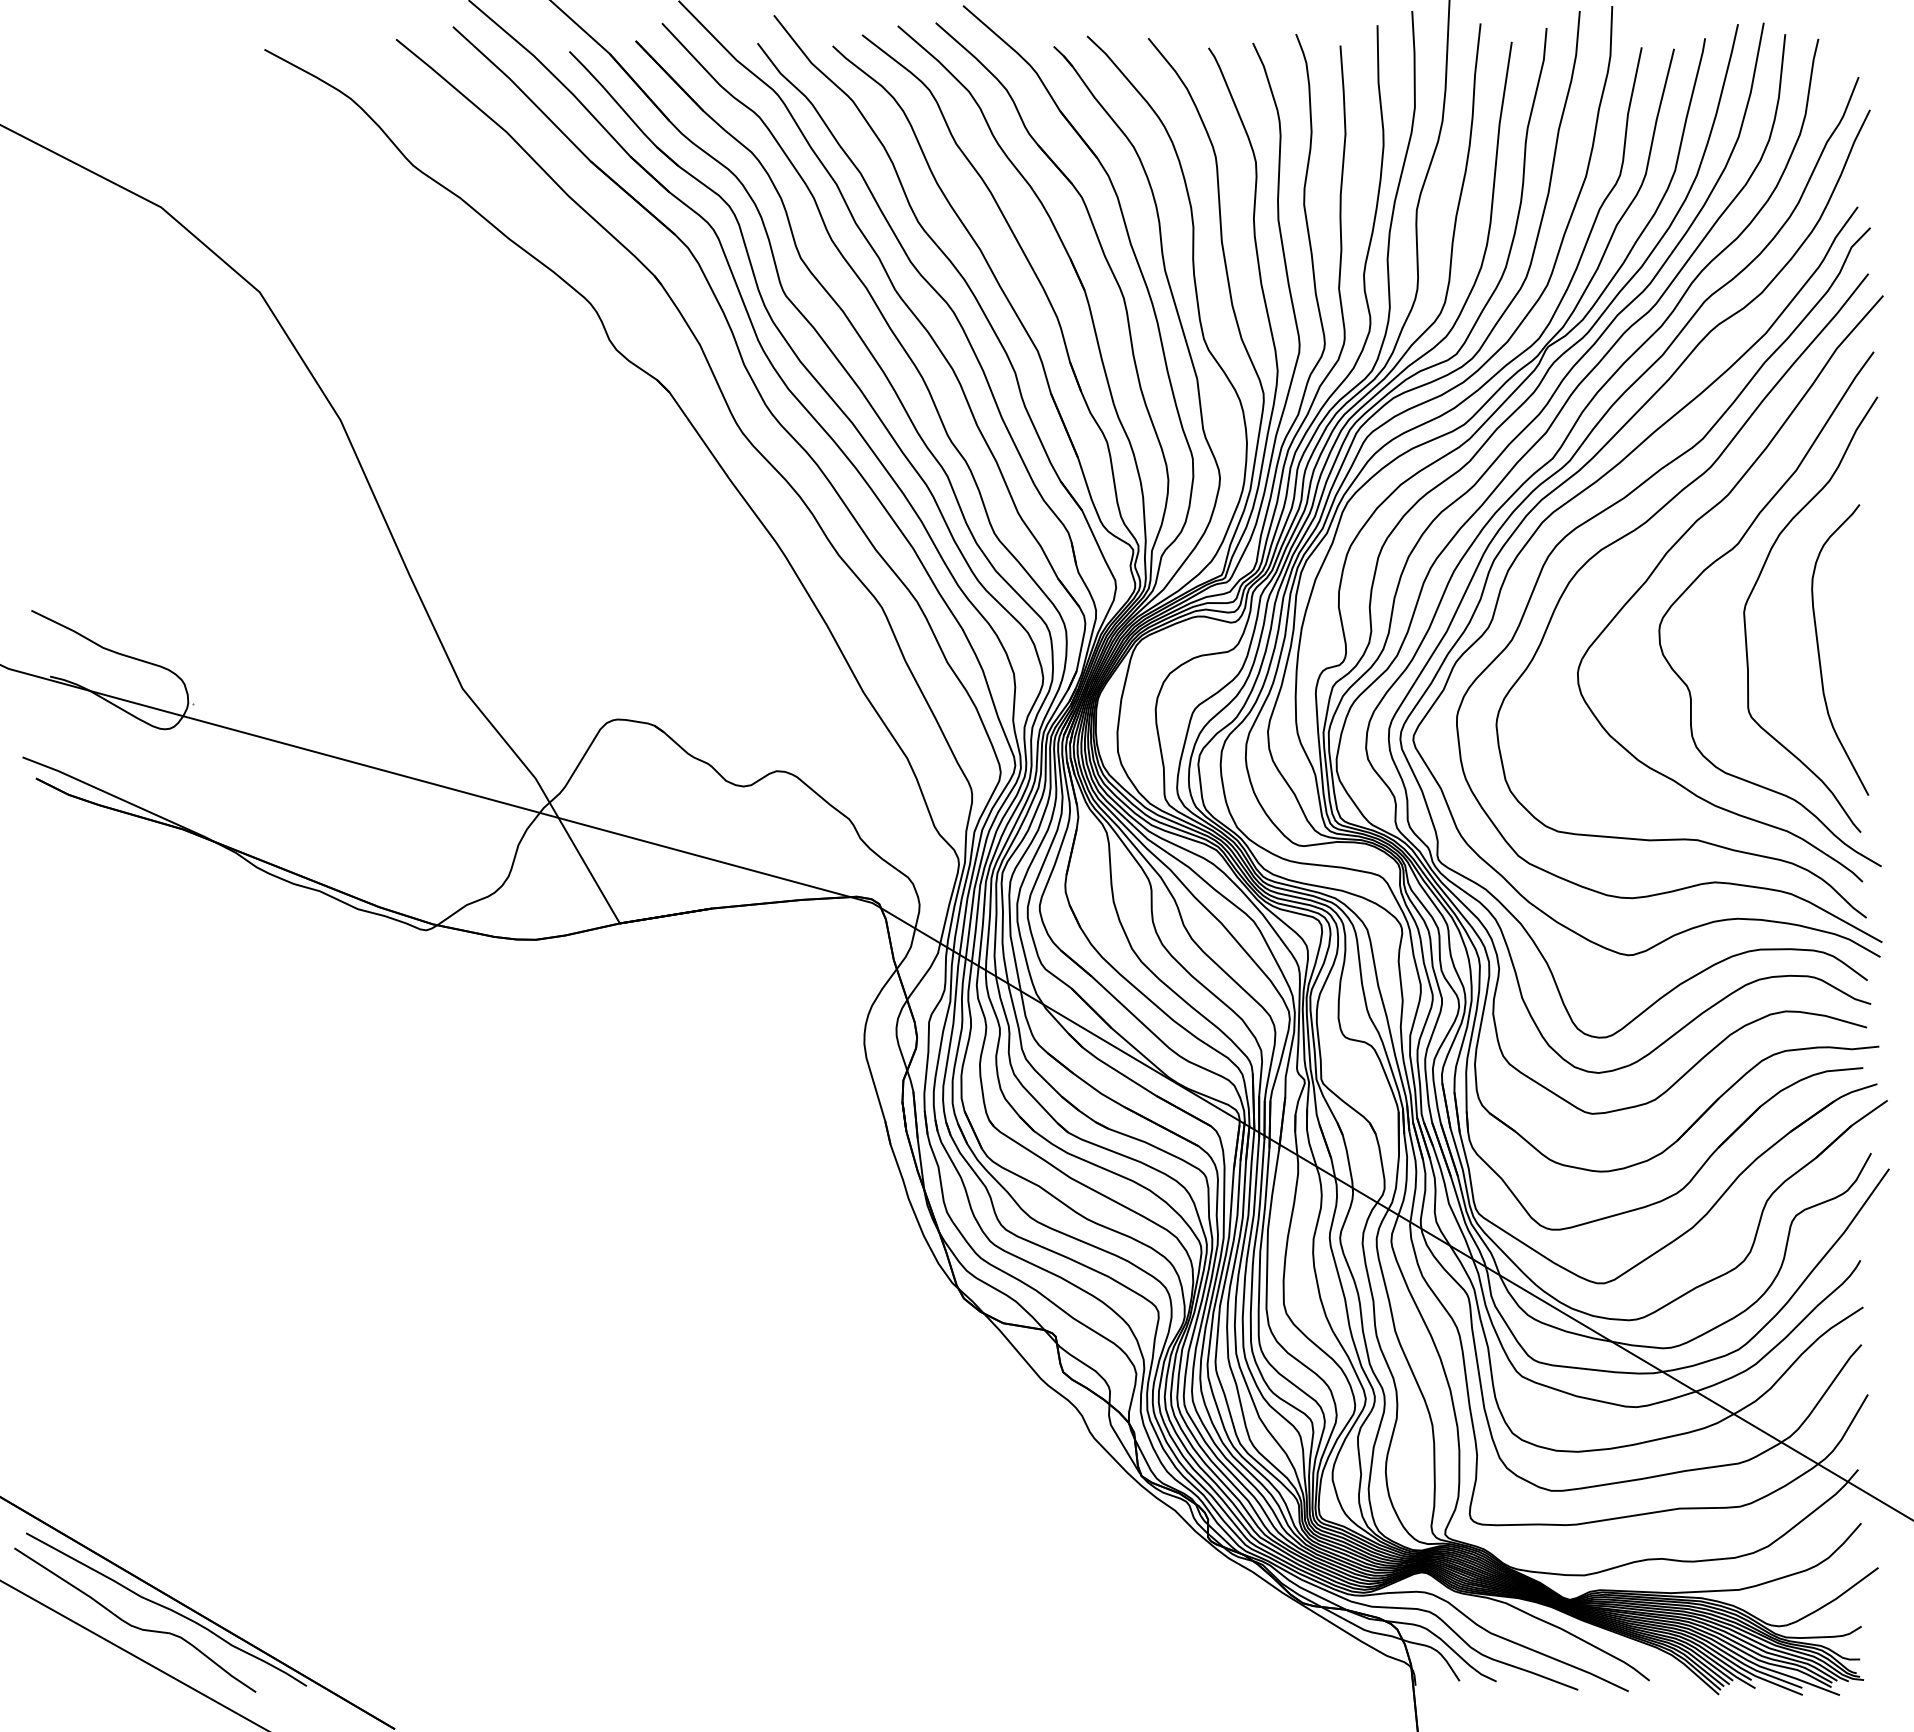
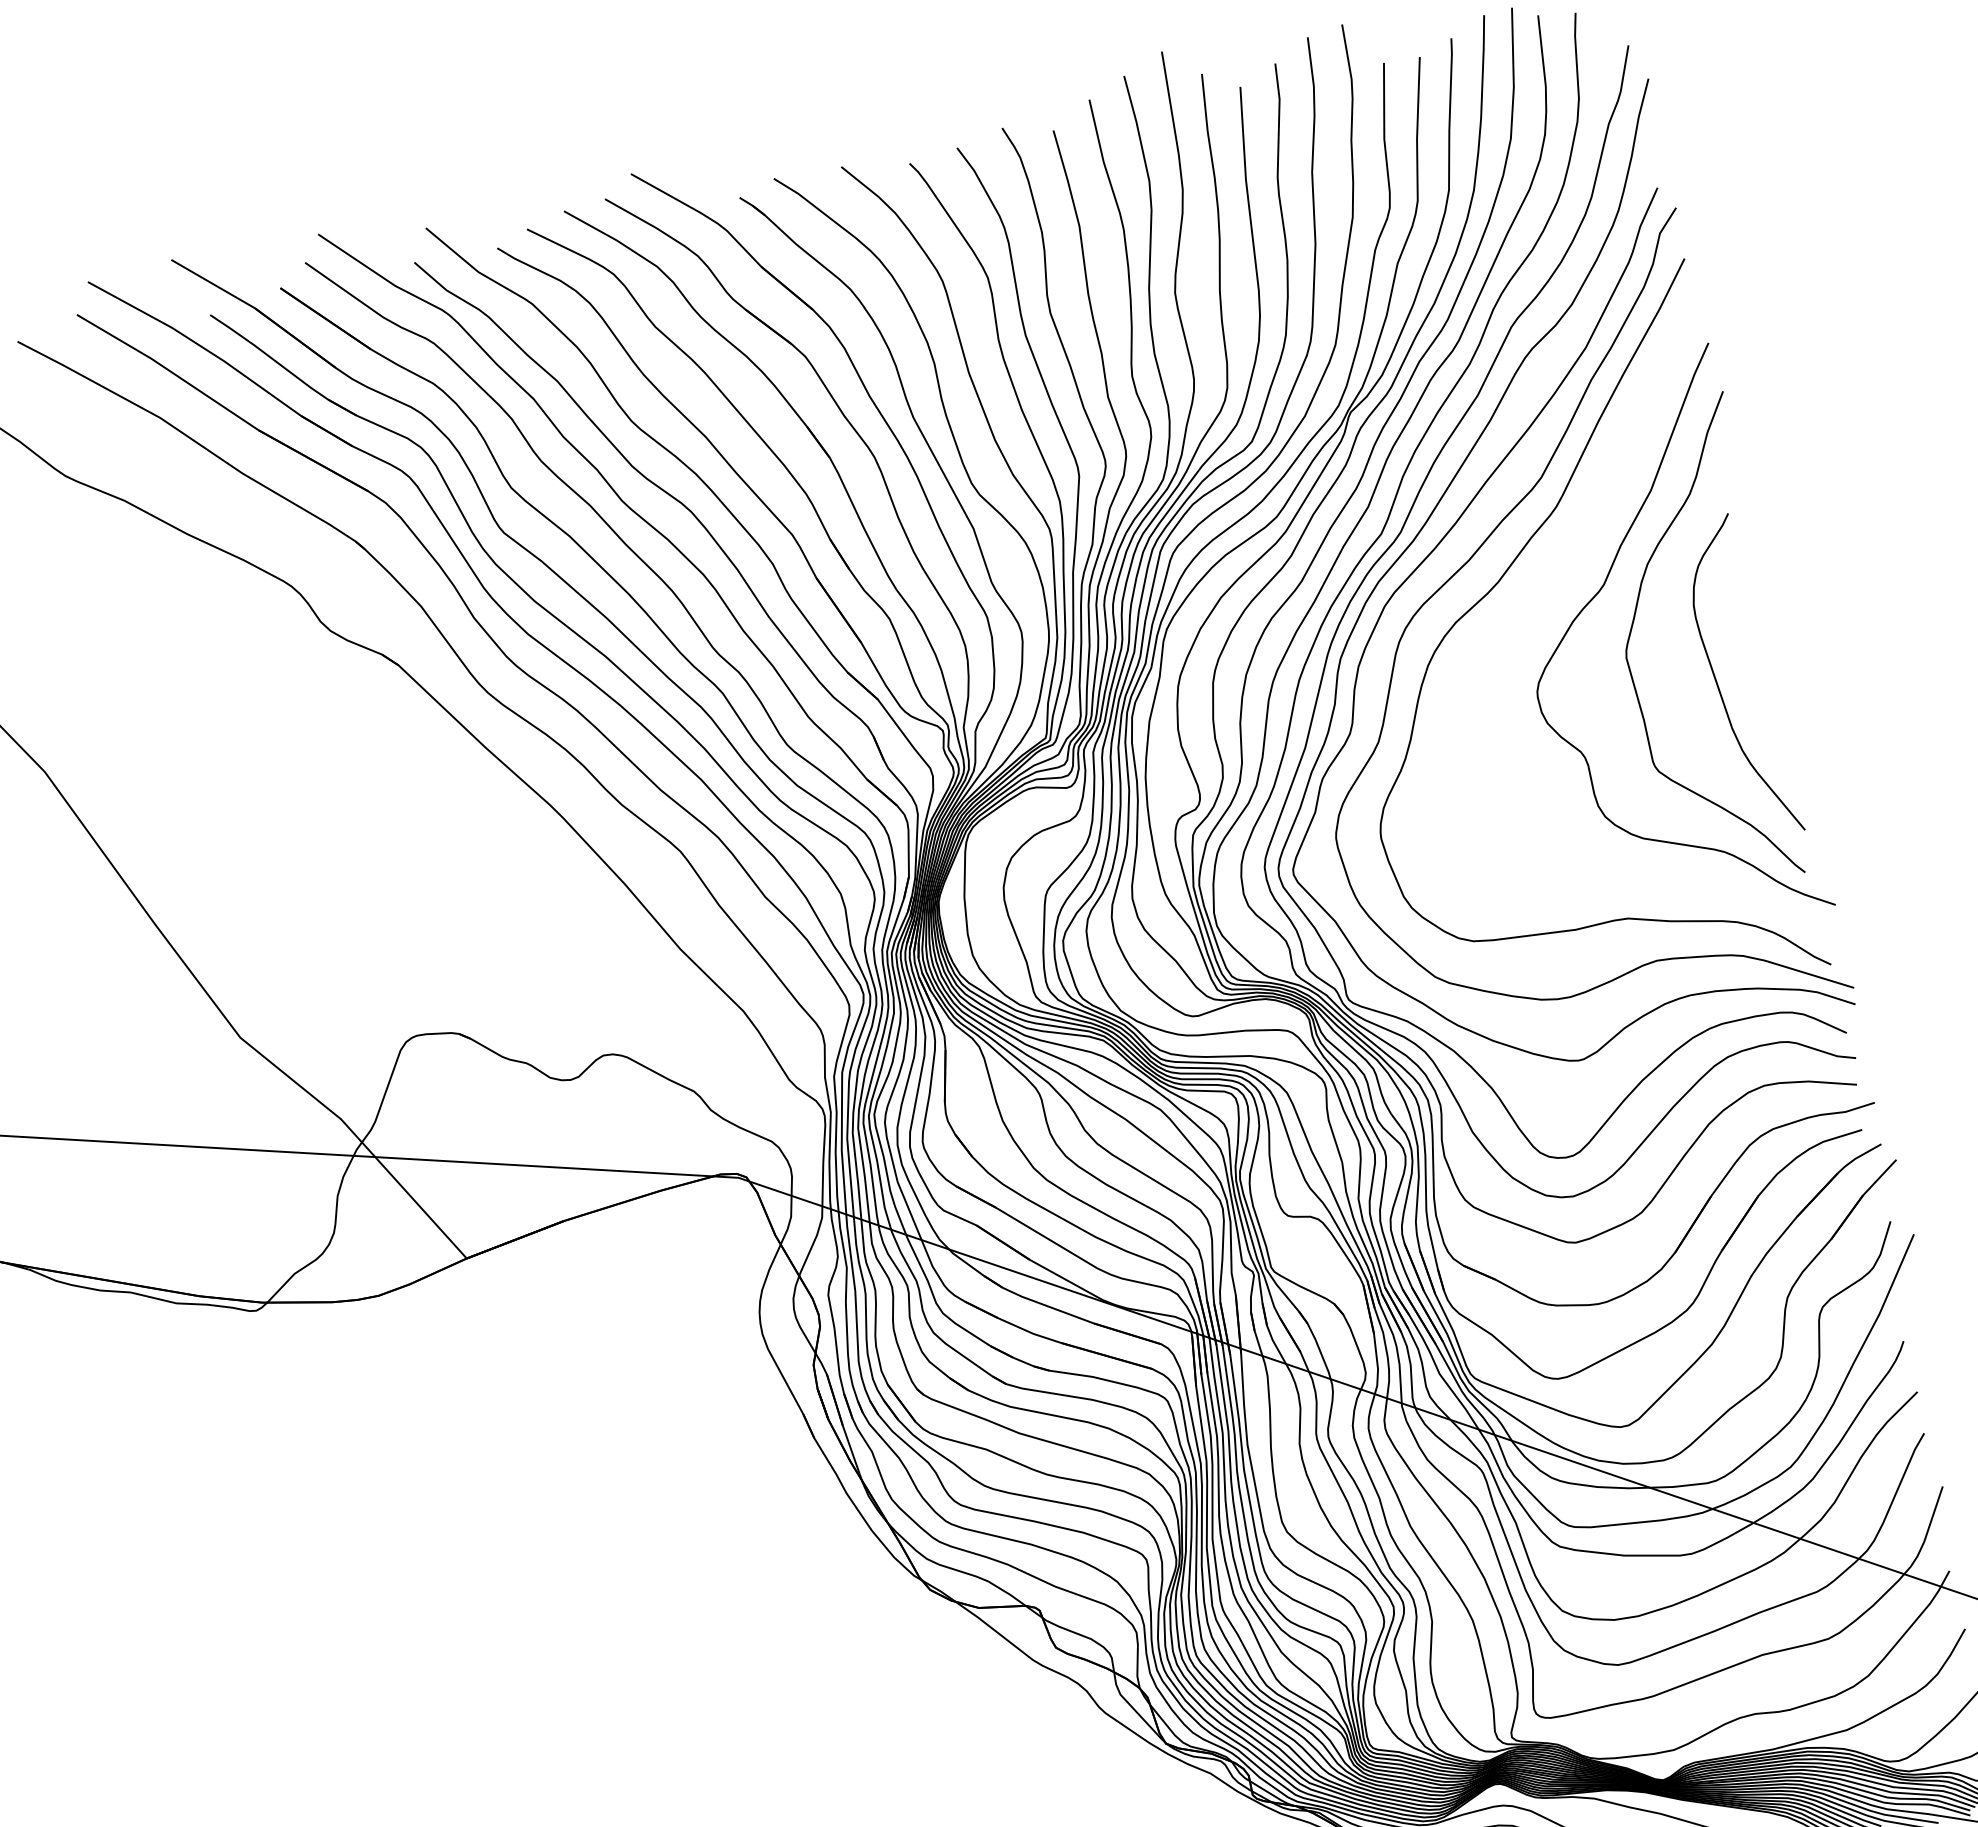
curve: (1675, 545) -> (1535, 600), removed

